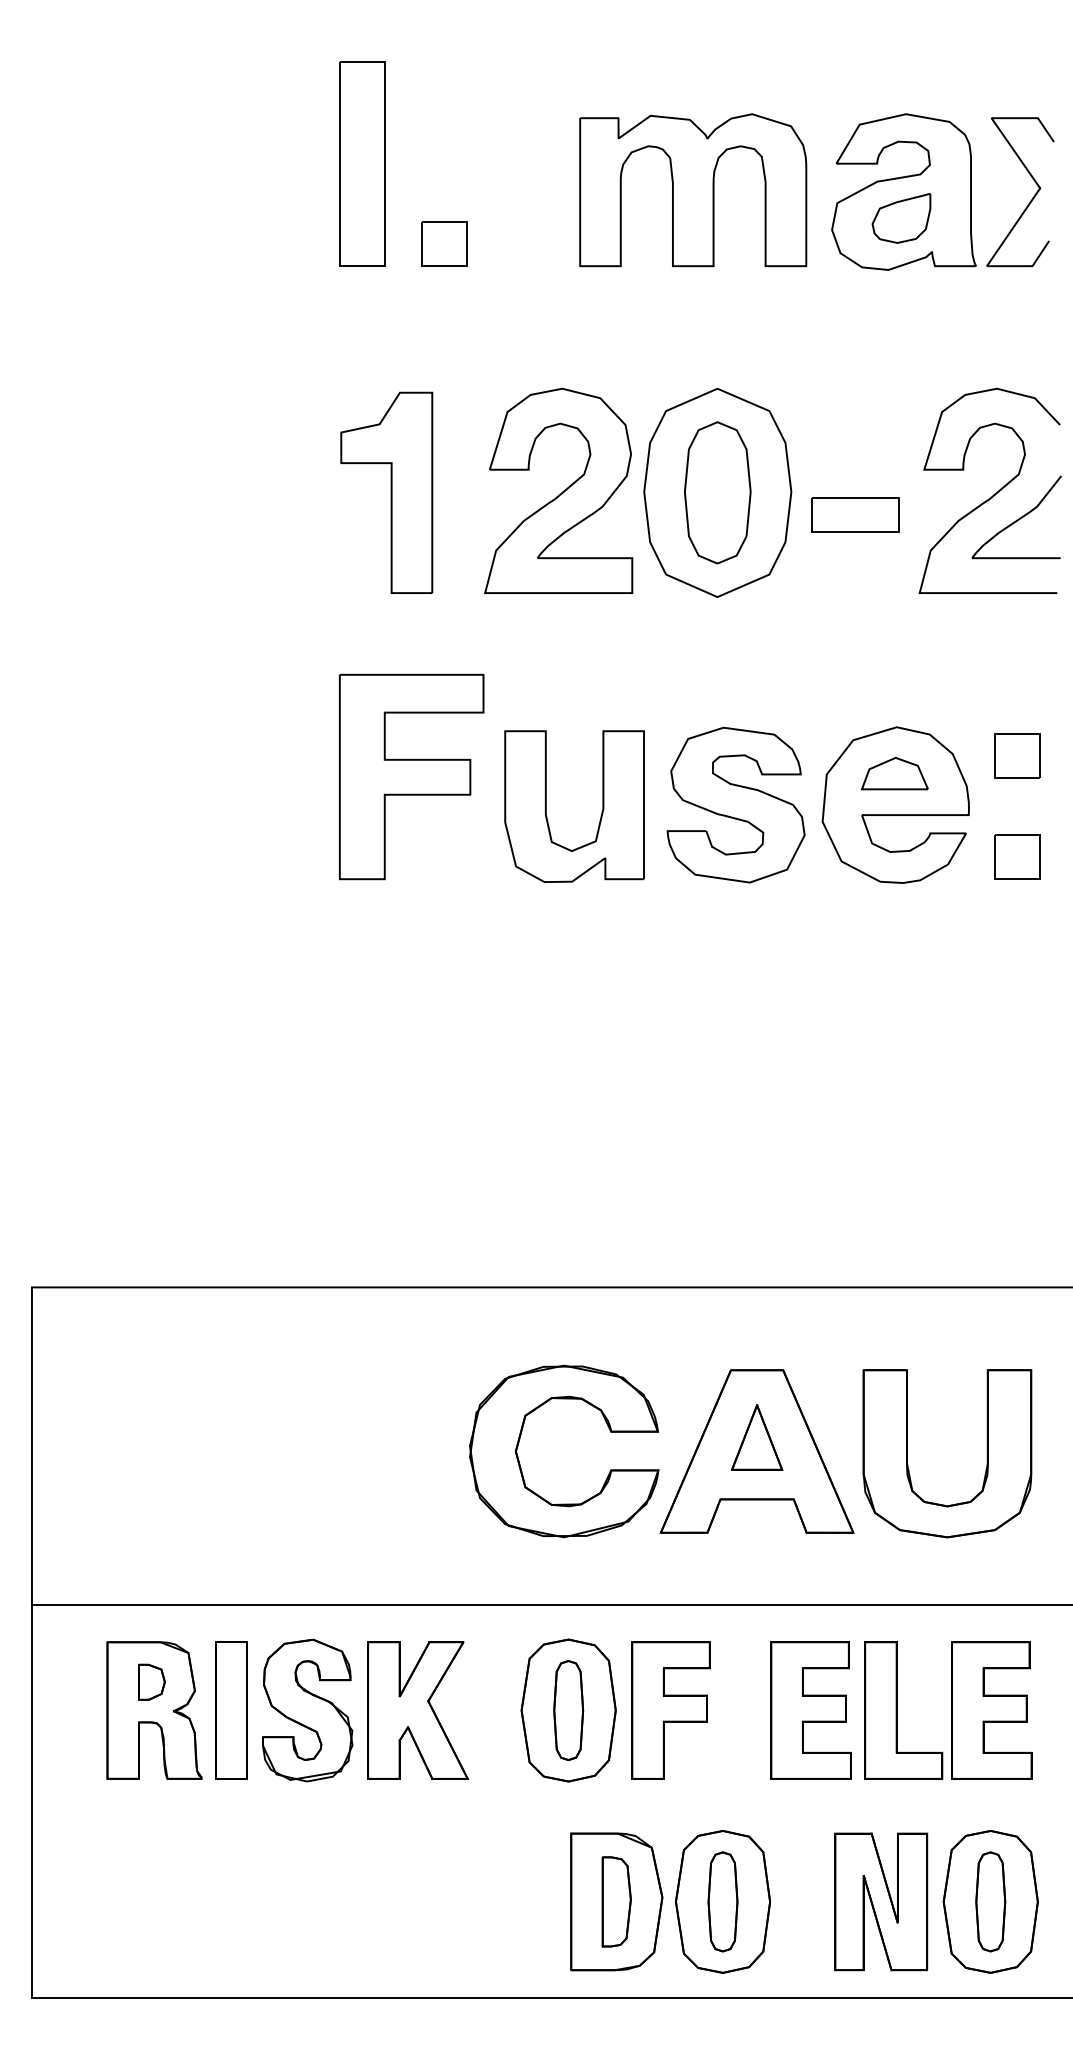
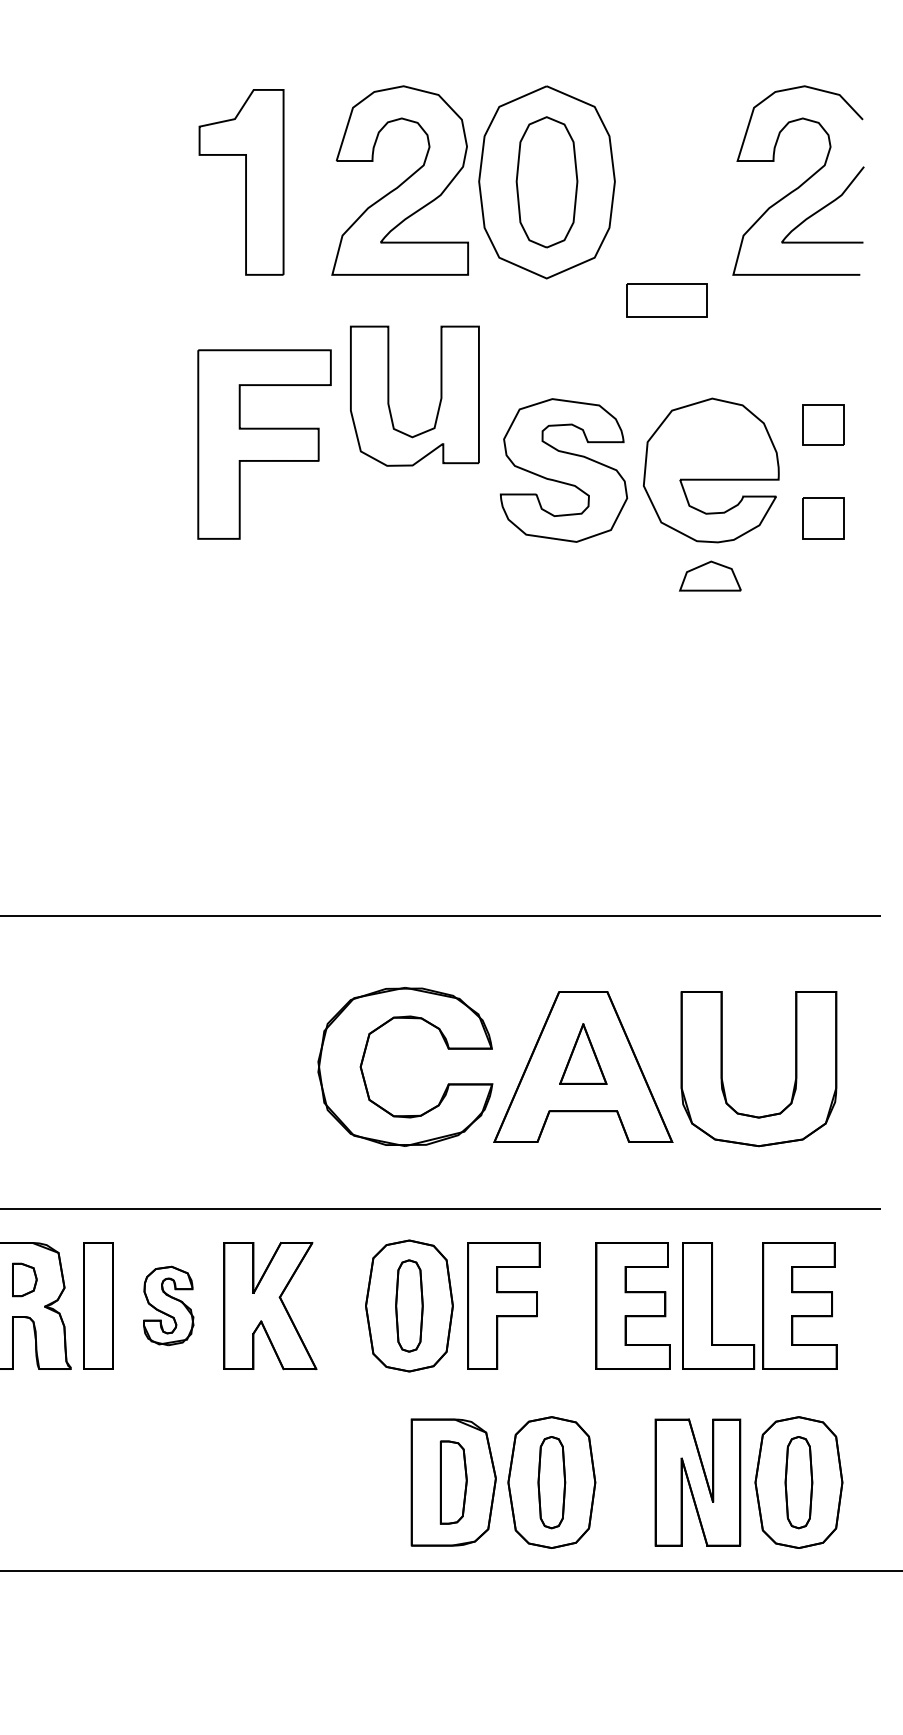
part: (855, 514) -> (666, 300), moved
part: (894, 773) -> (710, 576), moved
part: (601, 811) -> (439, 400), moved
part: (307, 1710) -> (168, 1305), size x0.6

